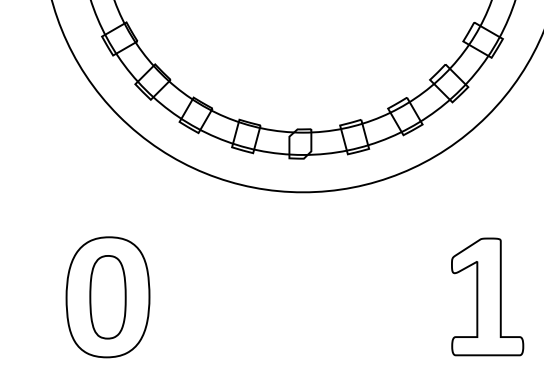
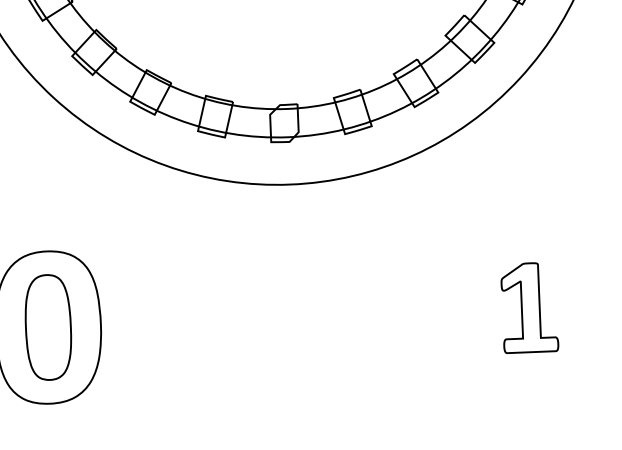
part: (487, 296) -> (529, 307), size x0.6

